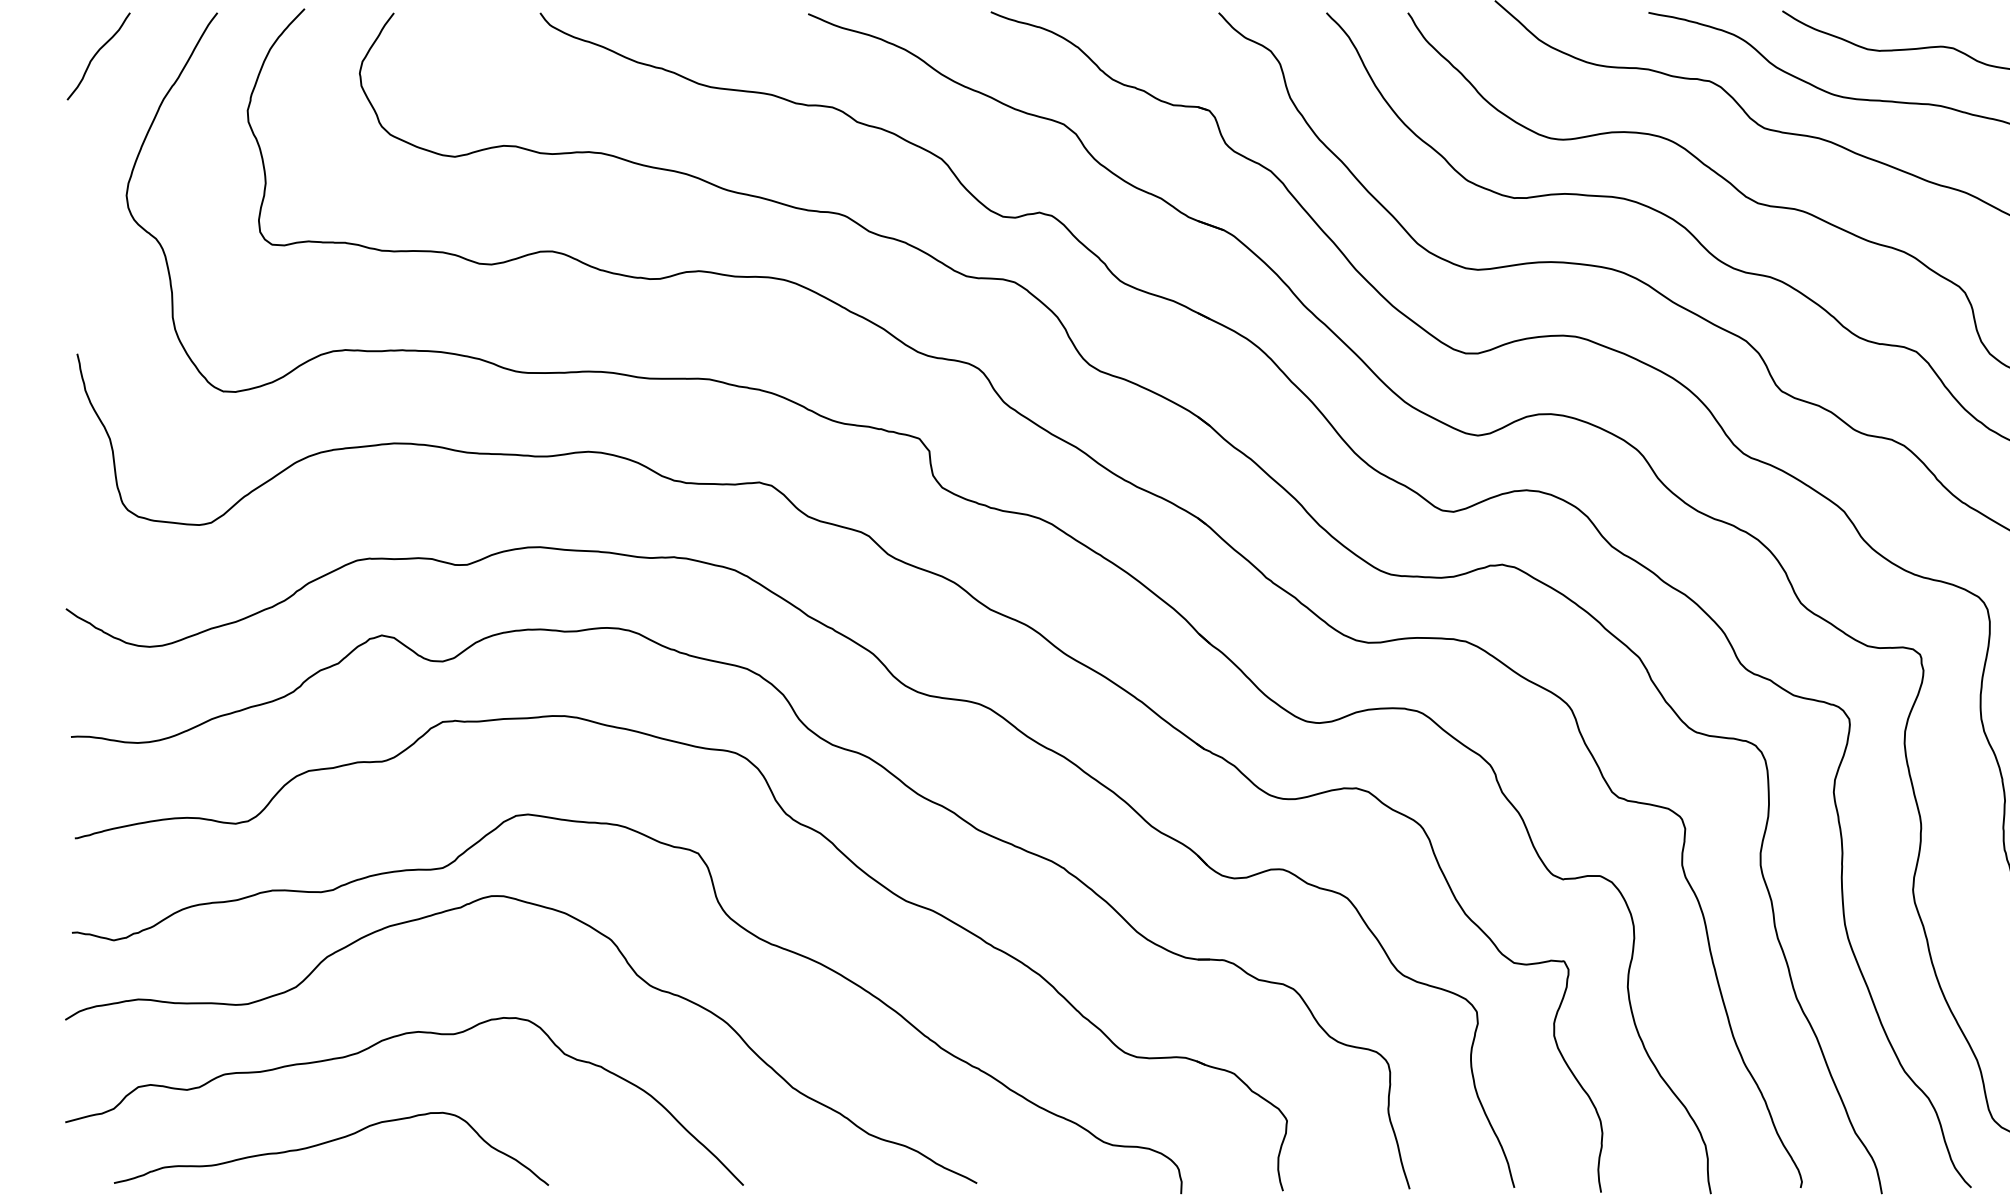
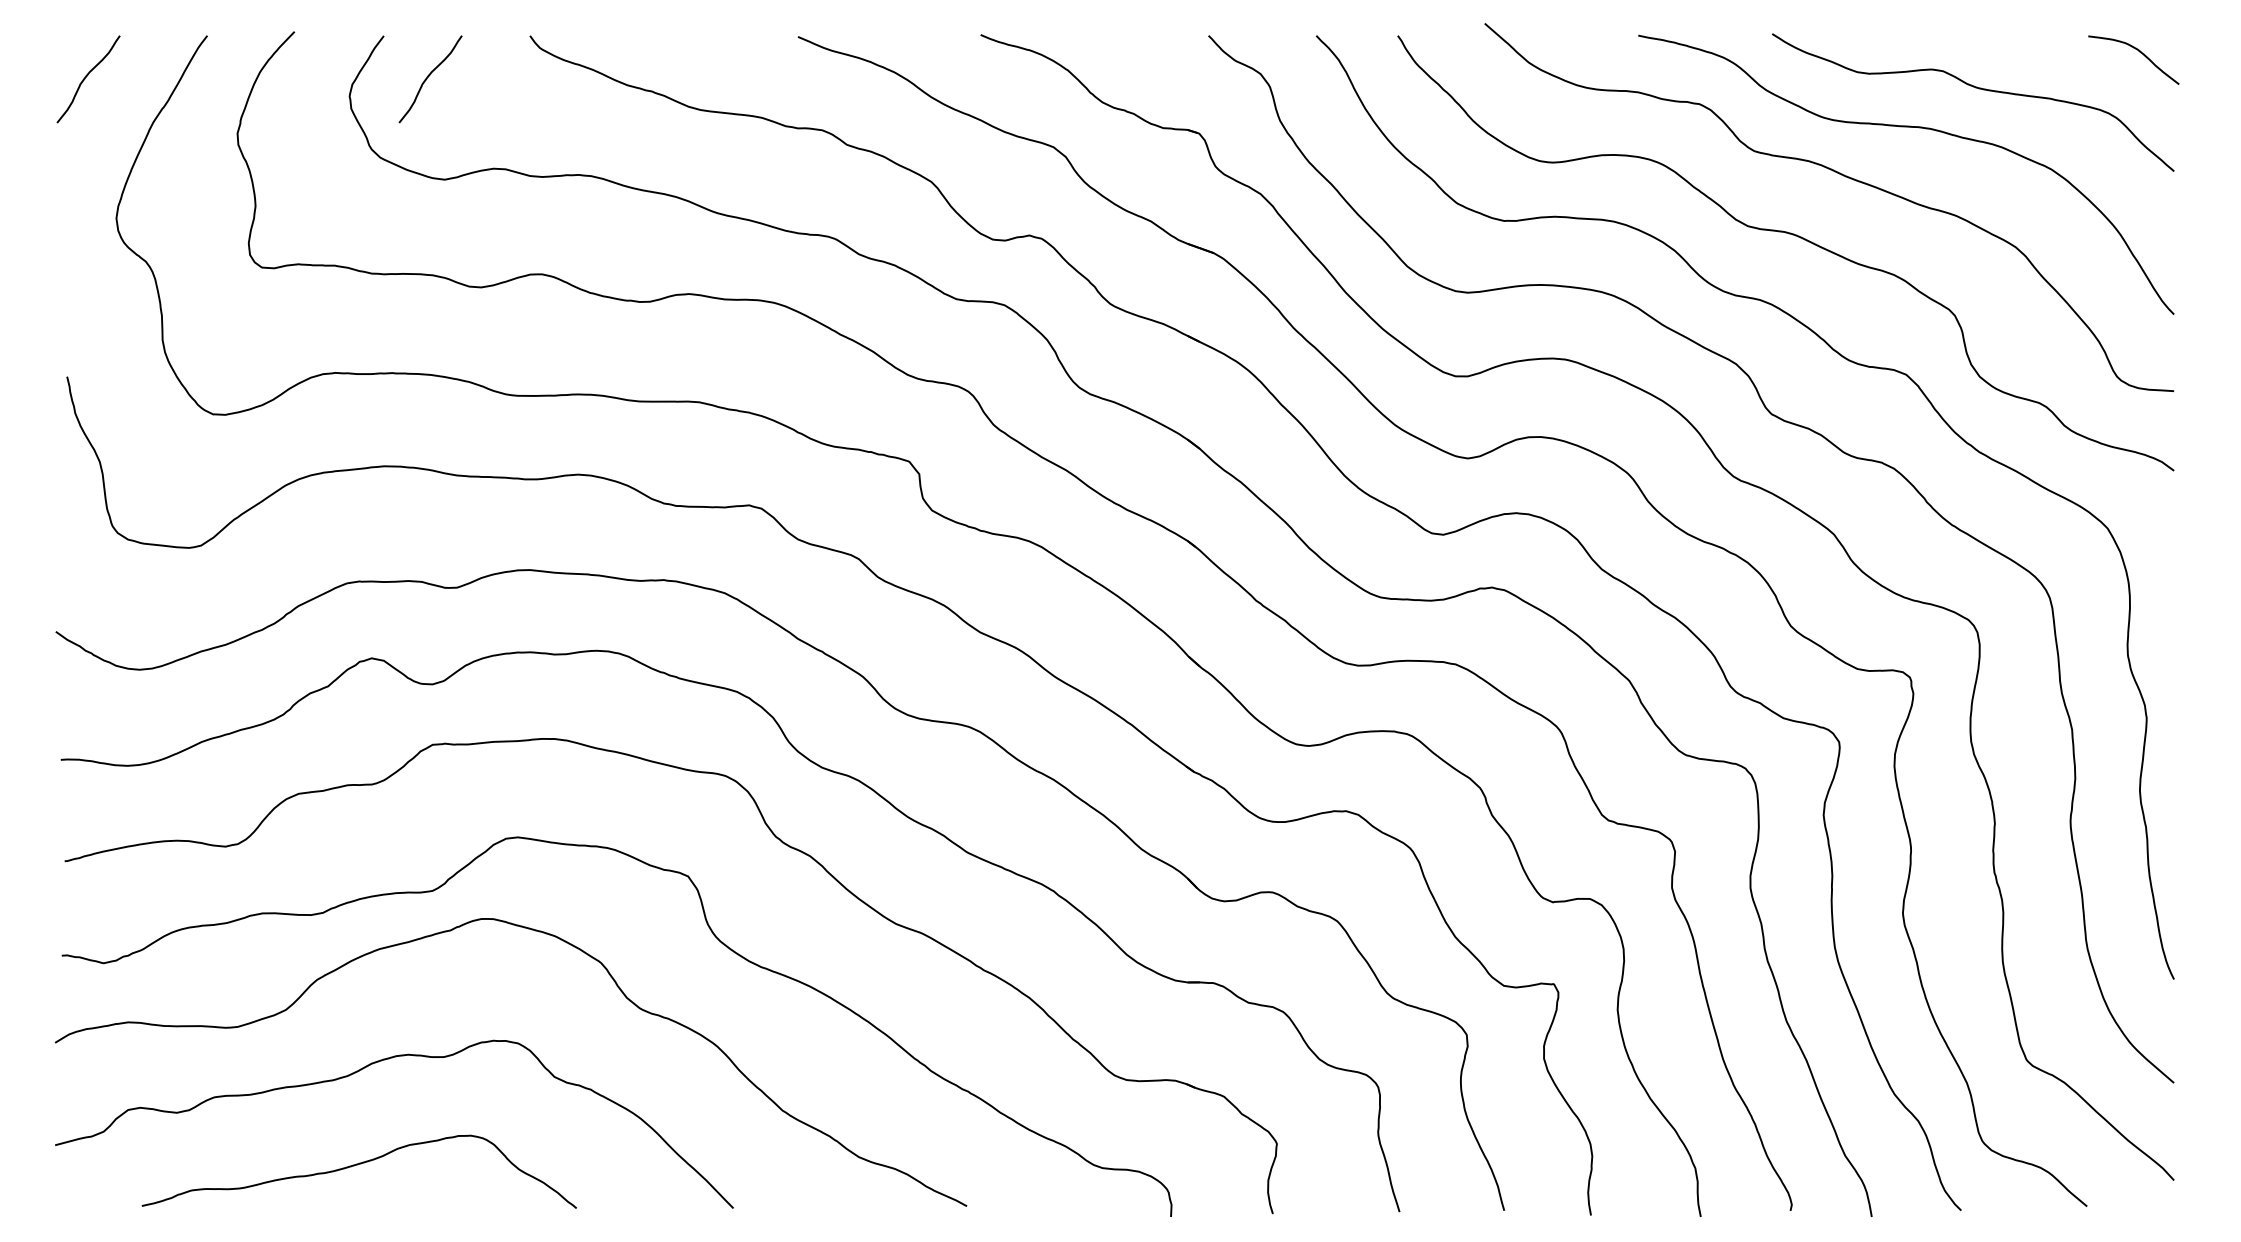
curve: (438, 54) -> (428, 77), added
curve: (329, 1142) -> (357, 1165), moved

